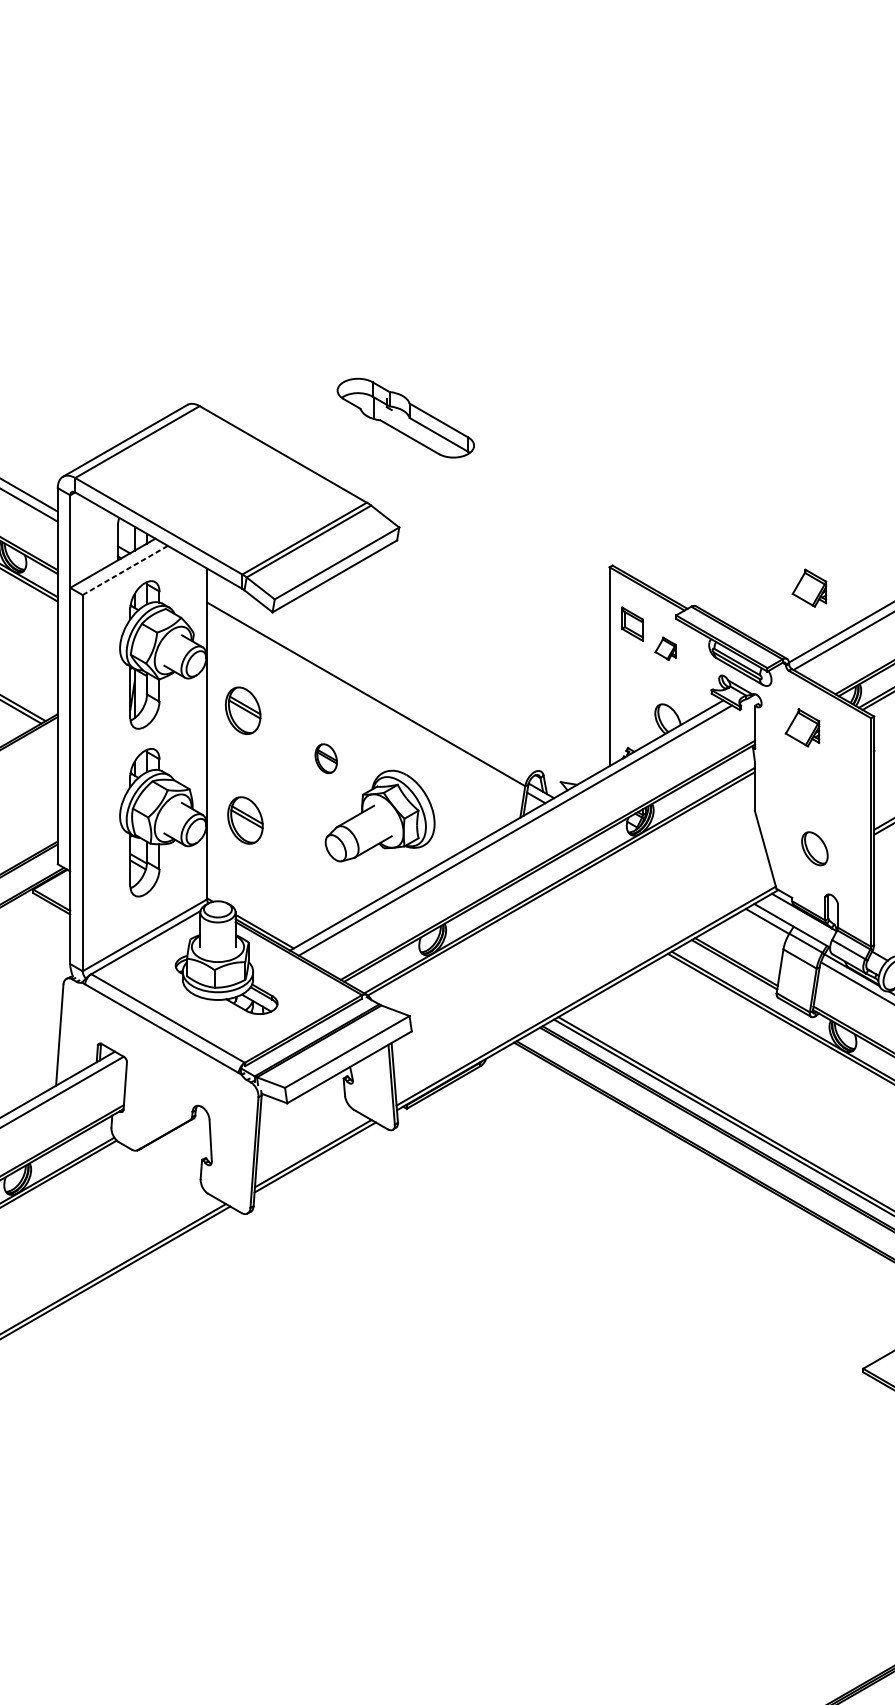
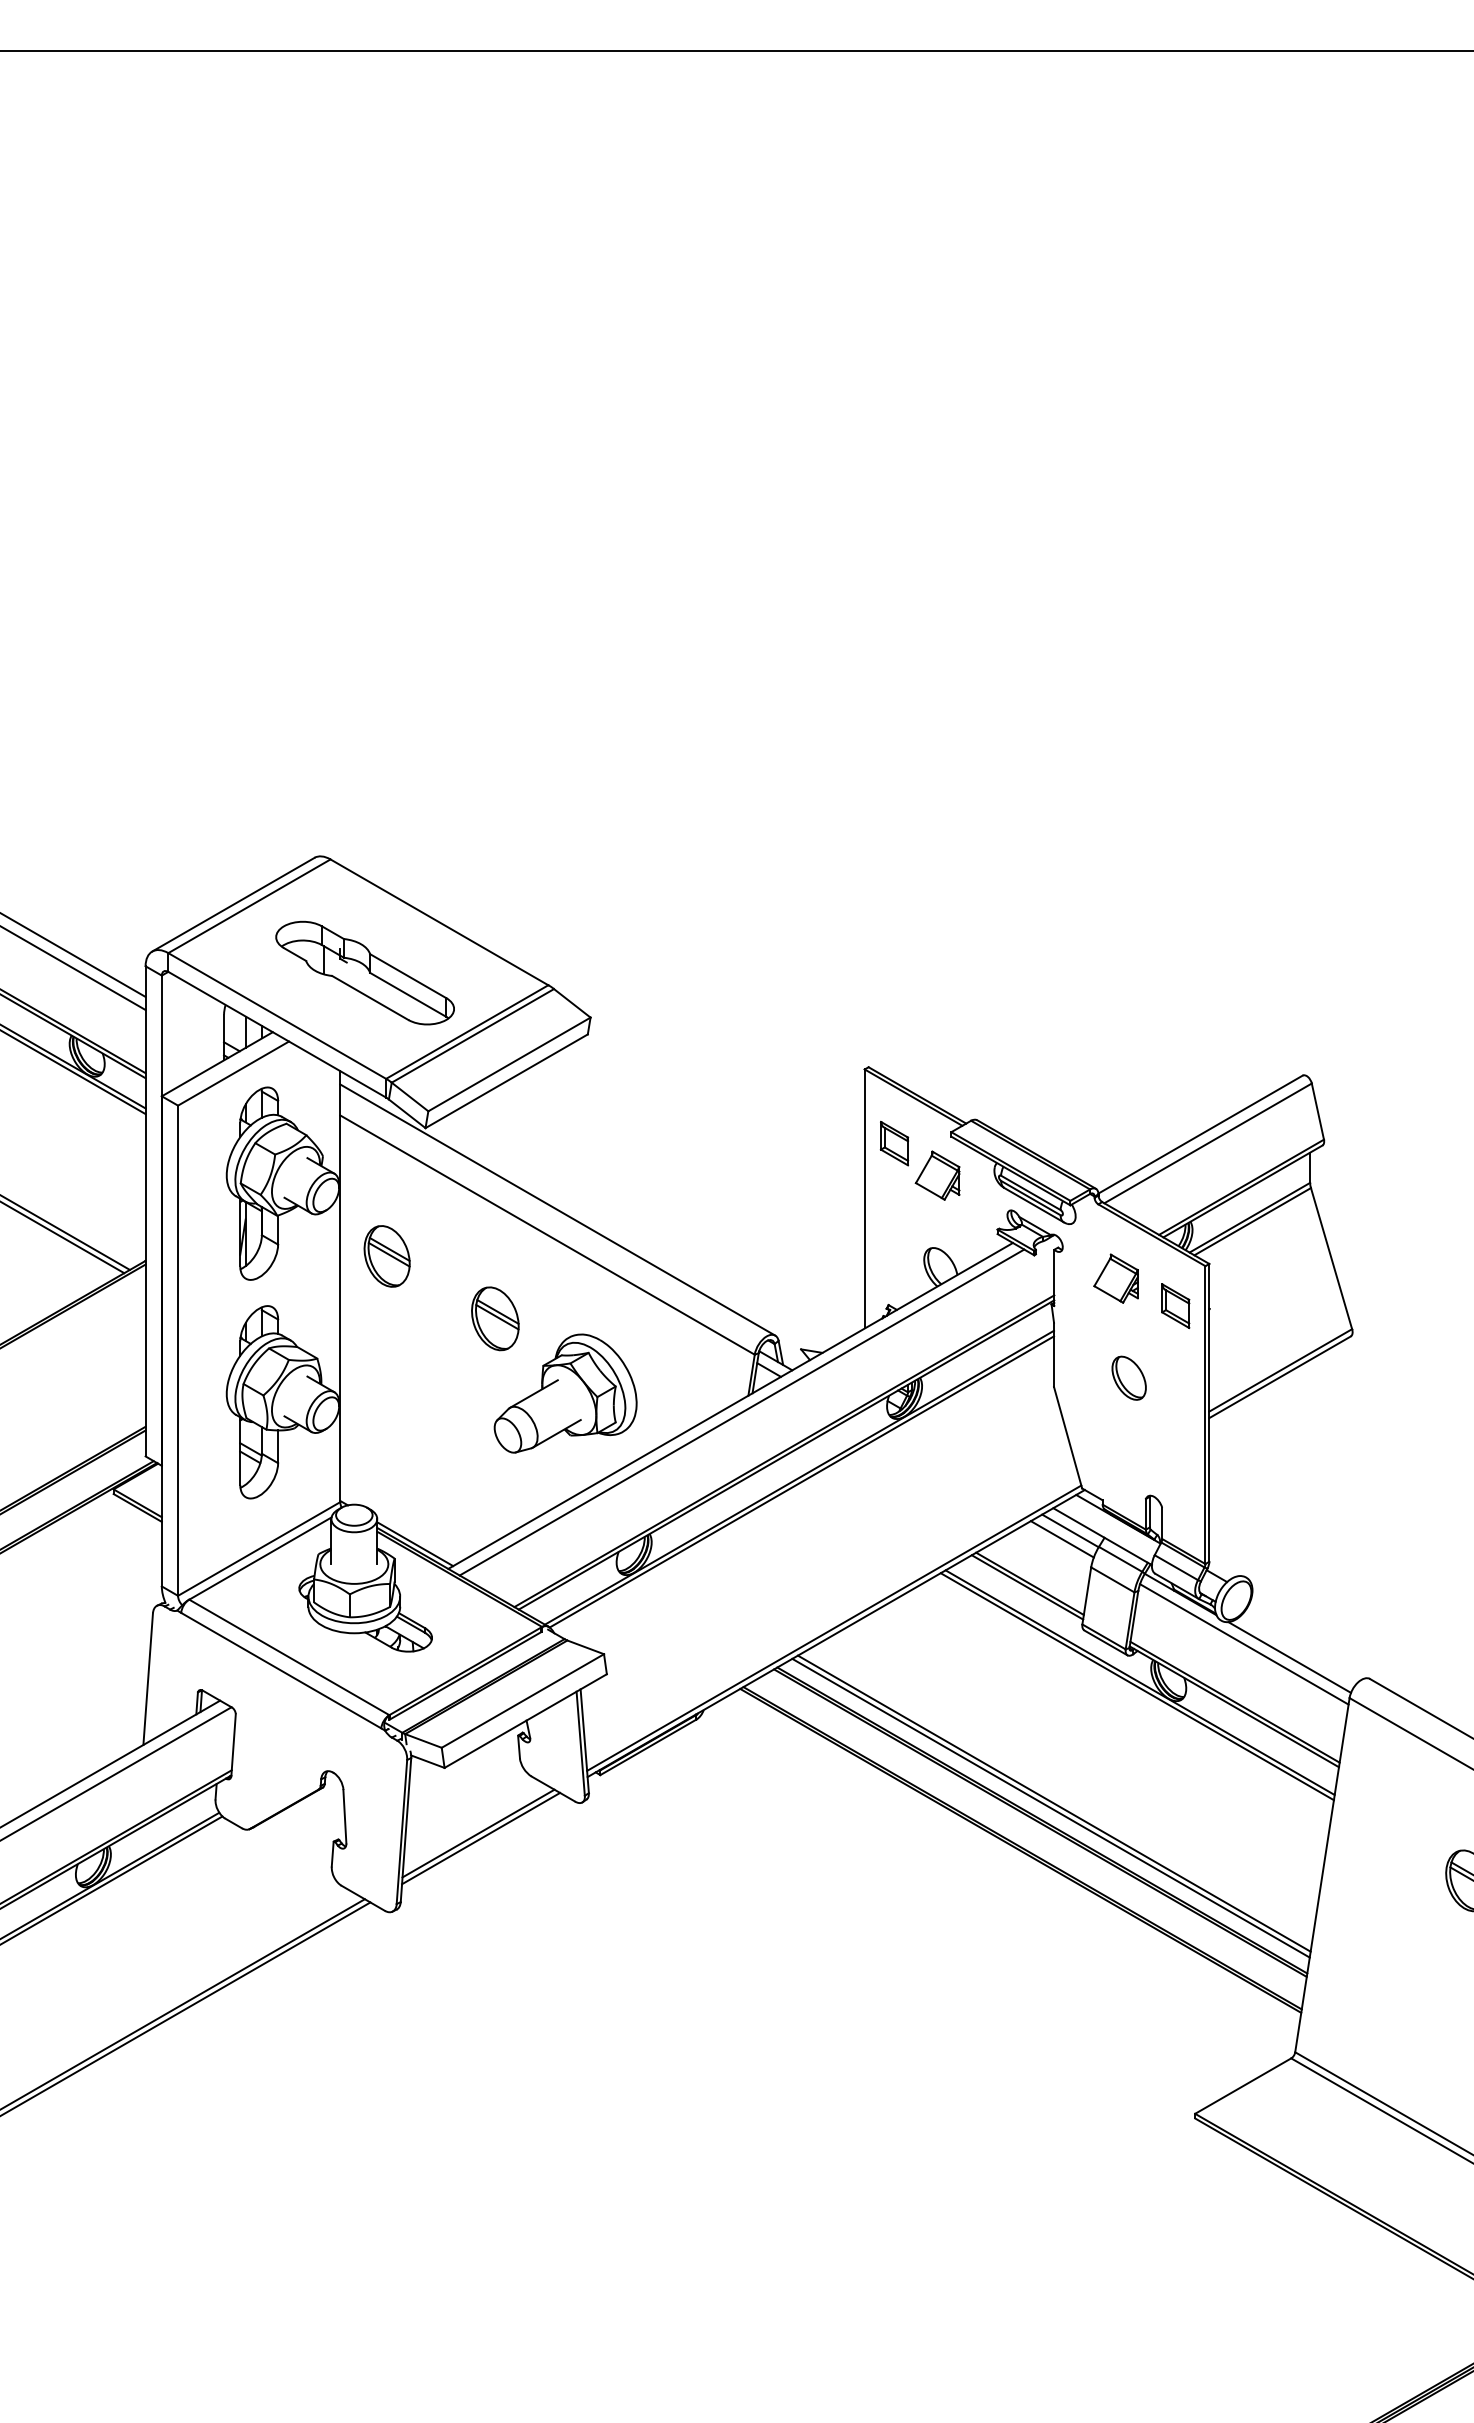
part: (405, 417) -> (364, 972), moved
line: (125, 570) -> (233, 1073), dashed -> solid
part: (808, 588) -> (1124, 1096), removed
part: (665, 648) -> (937, 1175), size x1.67
line: (373, 674) -> (557, 1209), added
part: (848, 749) -> (1175, 1306), added
part: (326, 758) -> (495, 1318), size x1.67
part: (244, 820) -> (389, 1399), removed
part: (814, 848) -> (1128, 1377), moved
line: (760, 928) -> (1061, 1539), added

